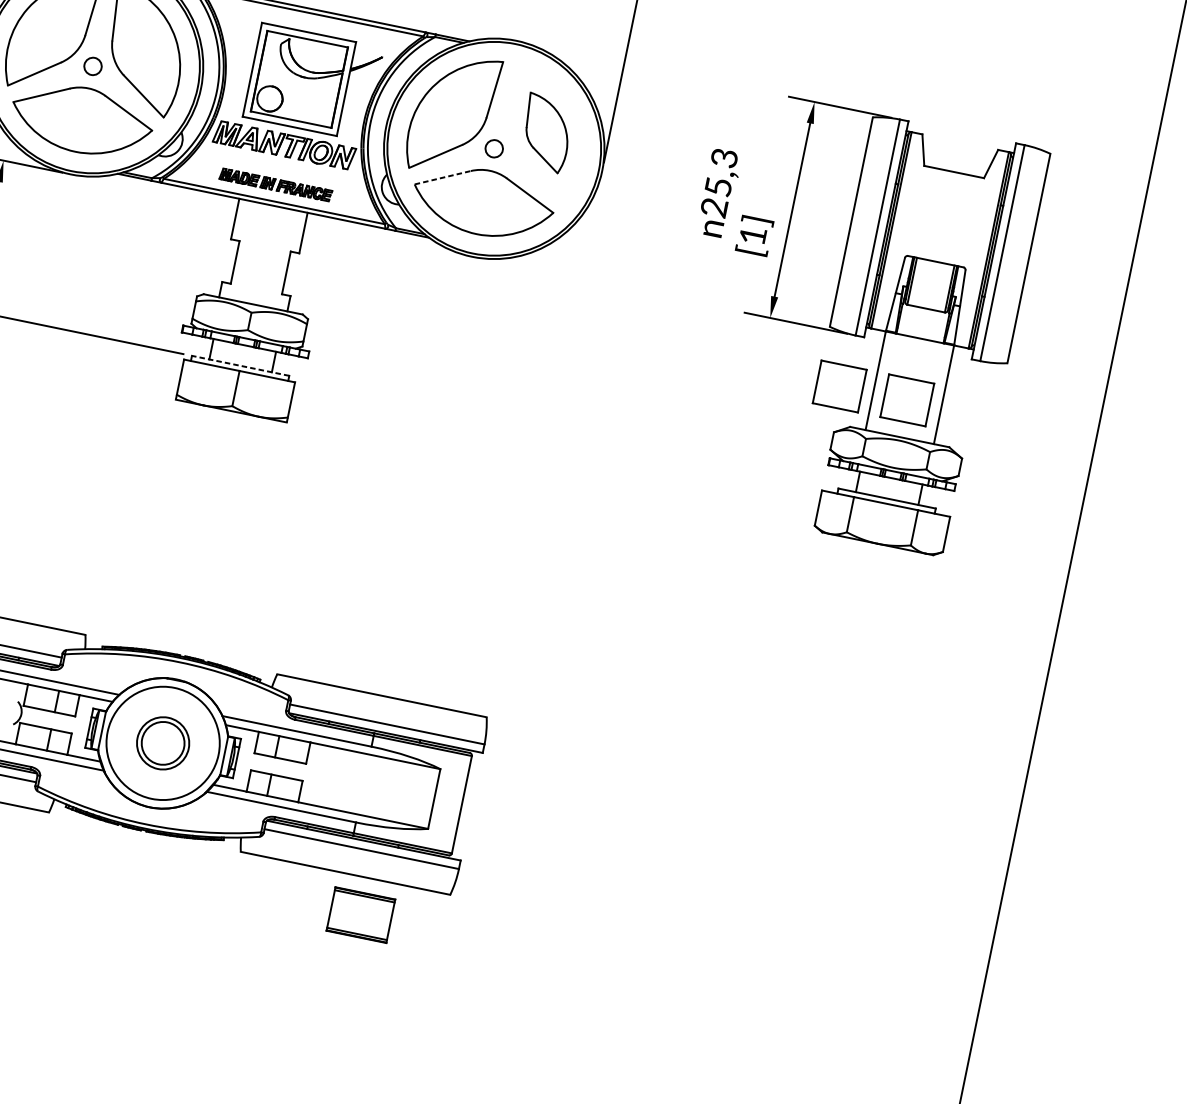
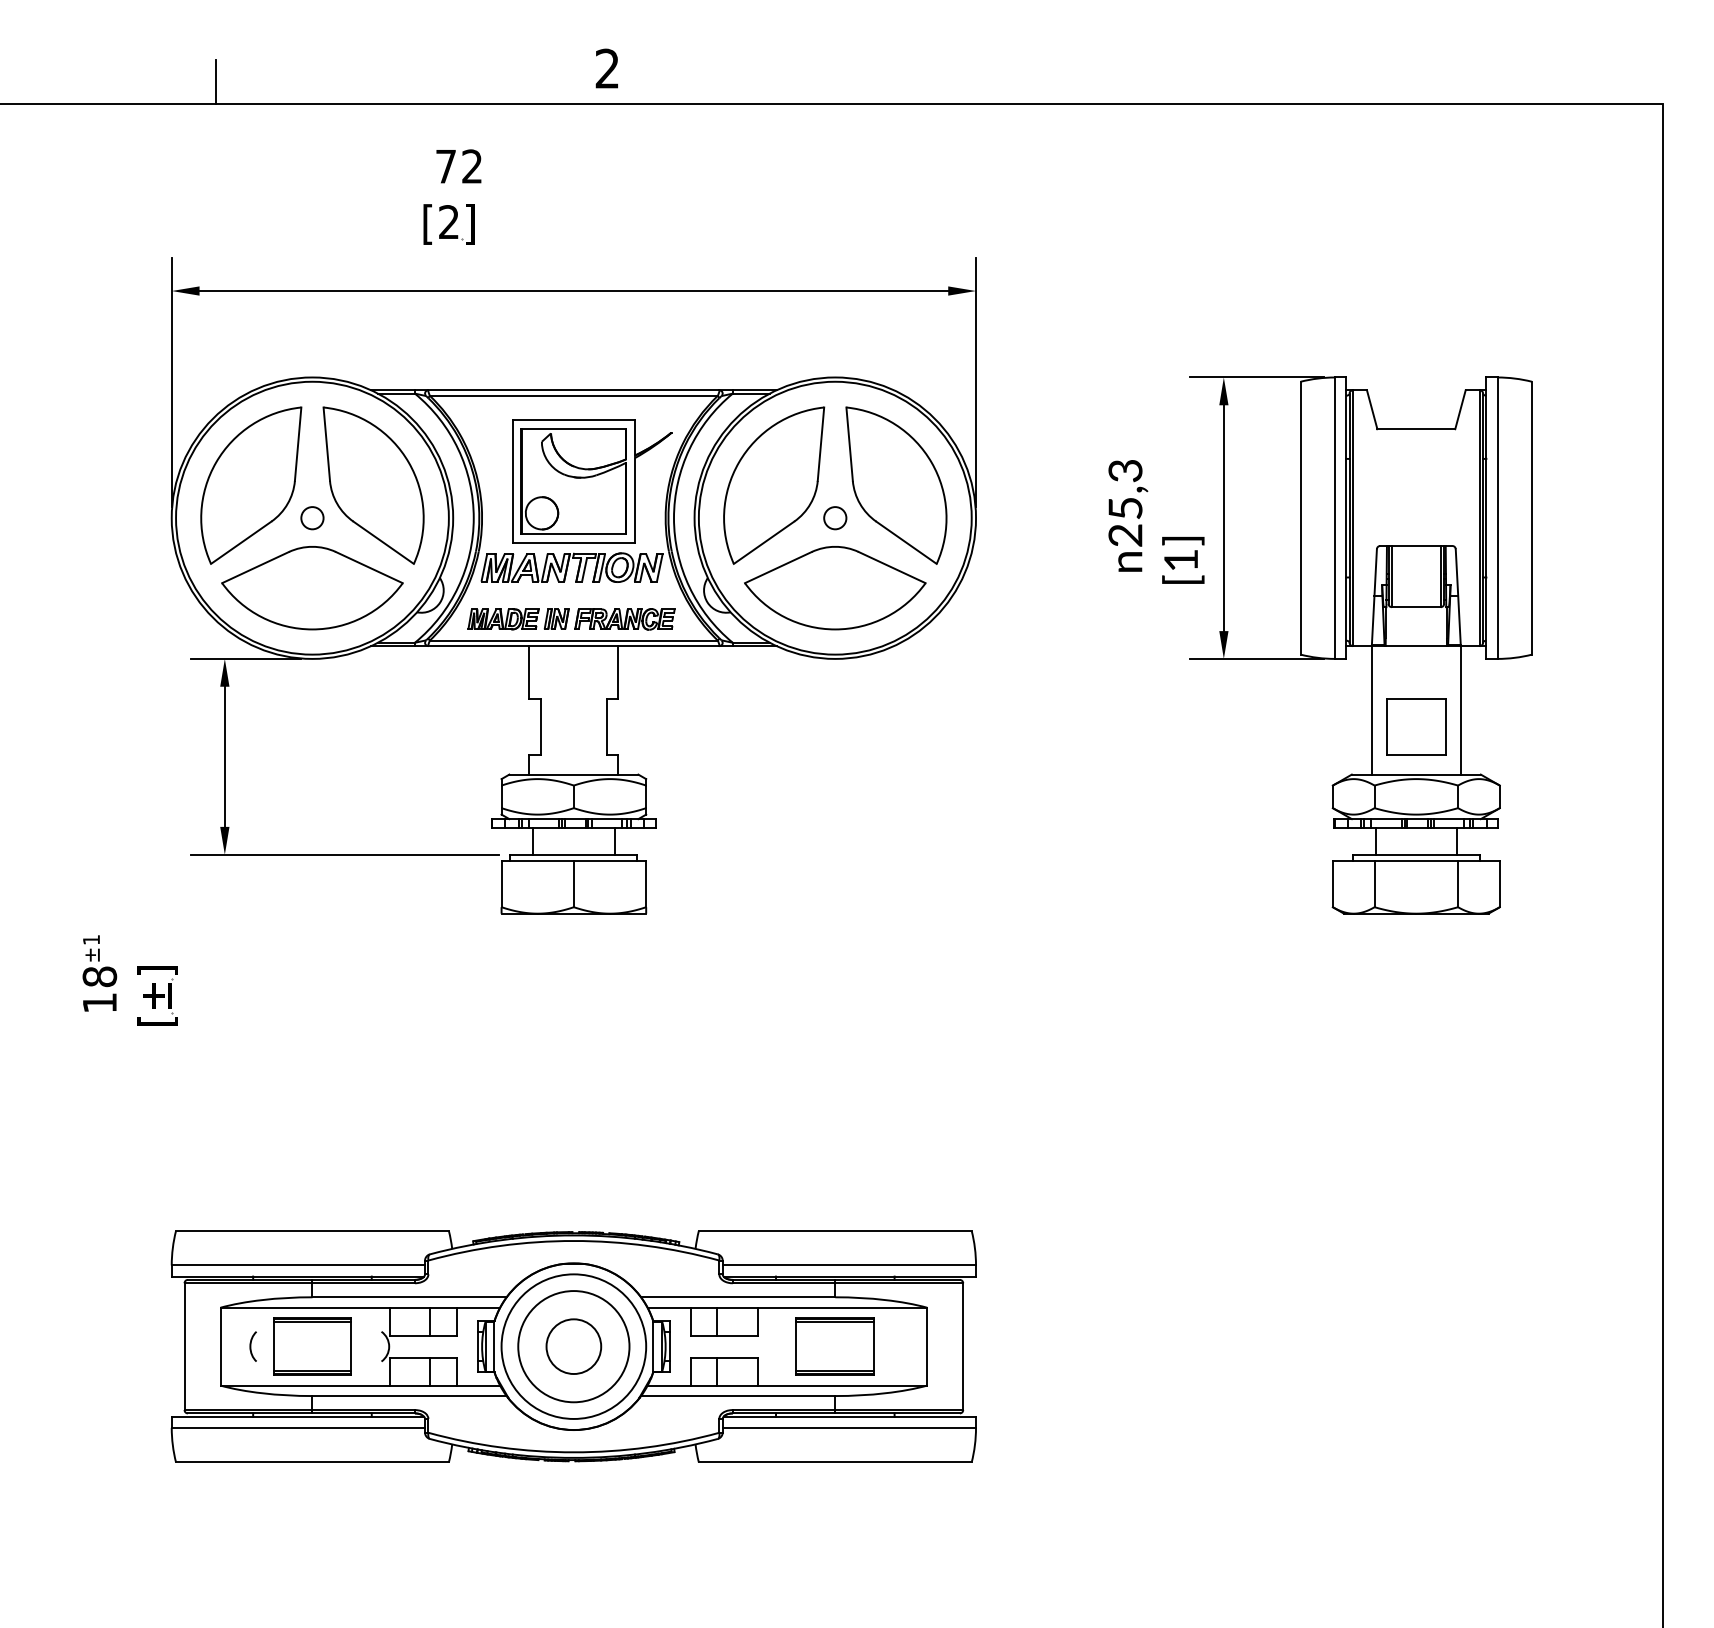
part: (546, 133) -> (896, 485), size x1.67
line: (442, 177) -> (778, 567), dashed -> solid
part: (275, 184) -> (571, 619), size x1.43
line: (240, 365) -> (573, 854), dashed -> solid
part: (839, 386) -> (1328, 726), removed
circle: (162, 743) -> (573, 1346), size x1.67
part: (360, 914) -> (834, 1346), moved

